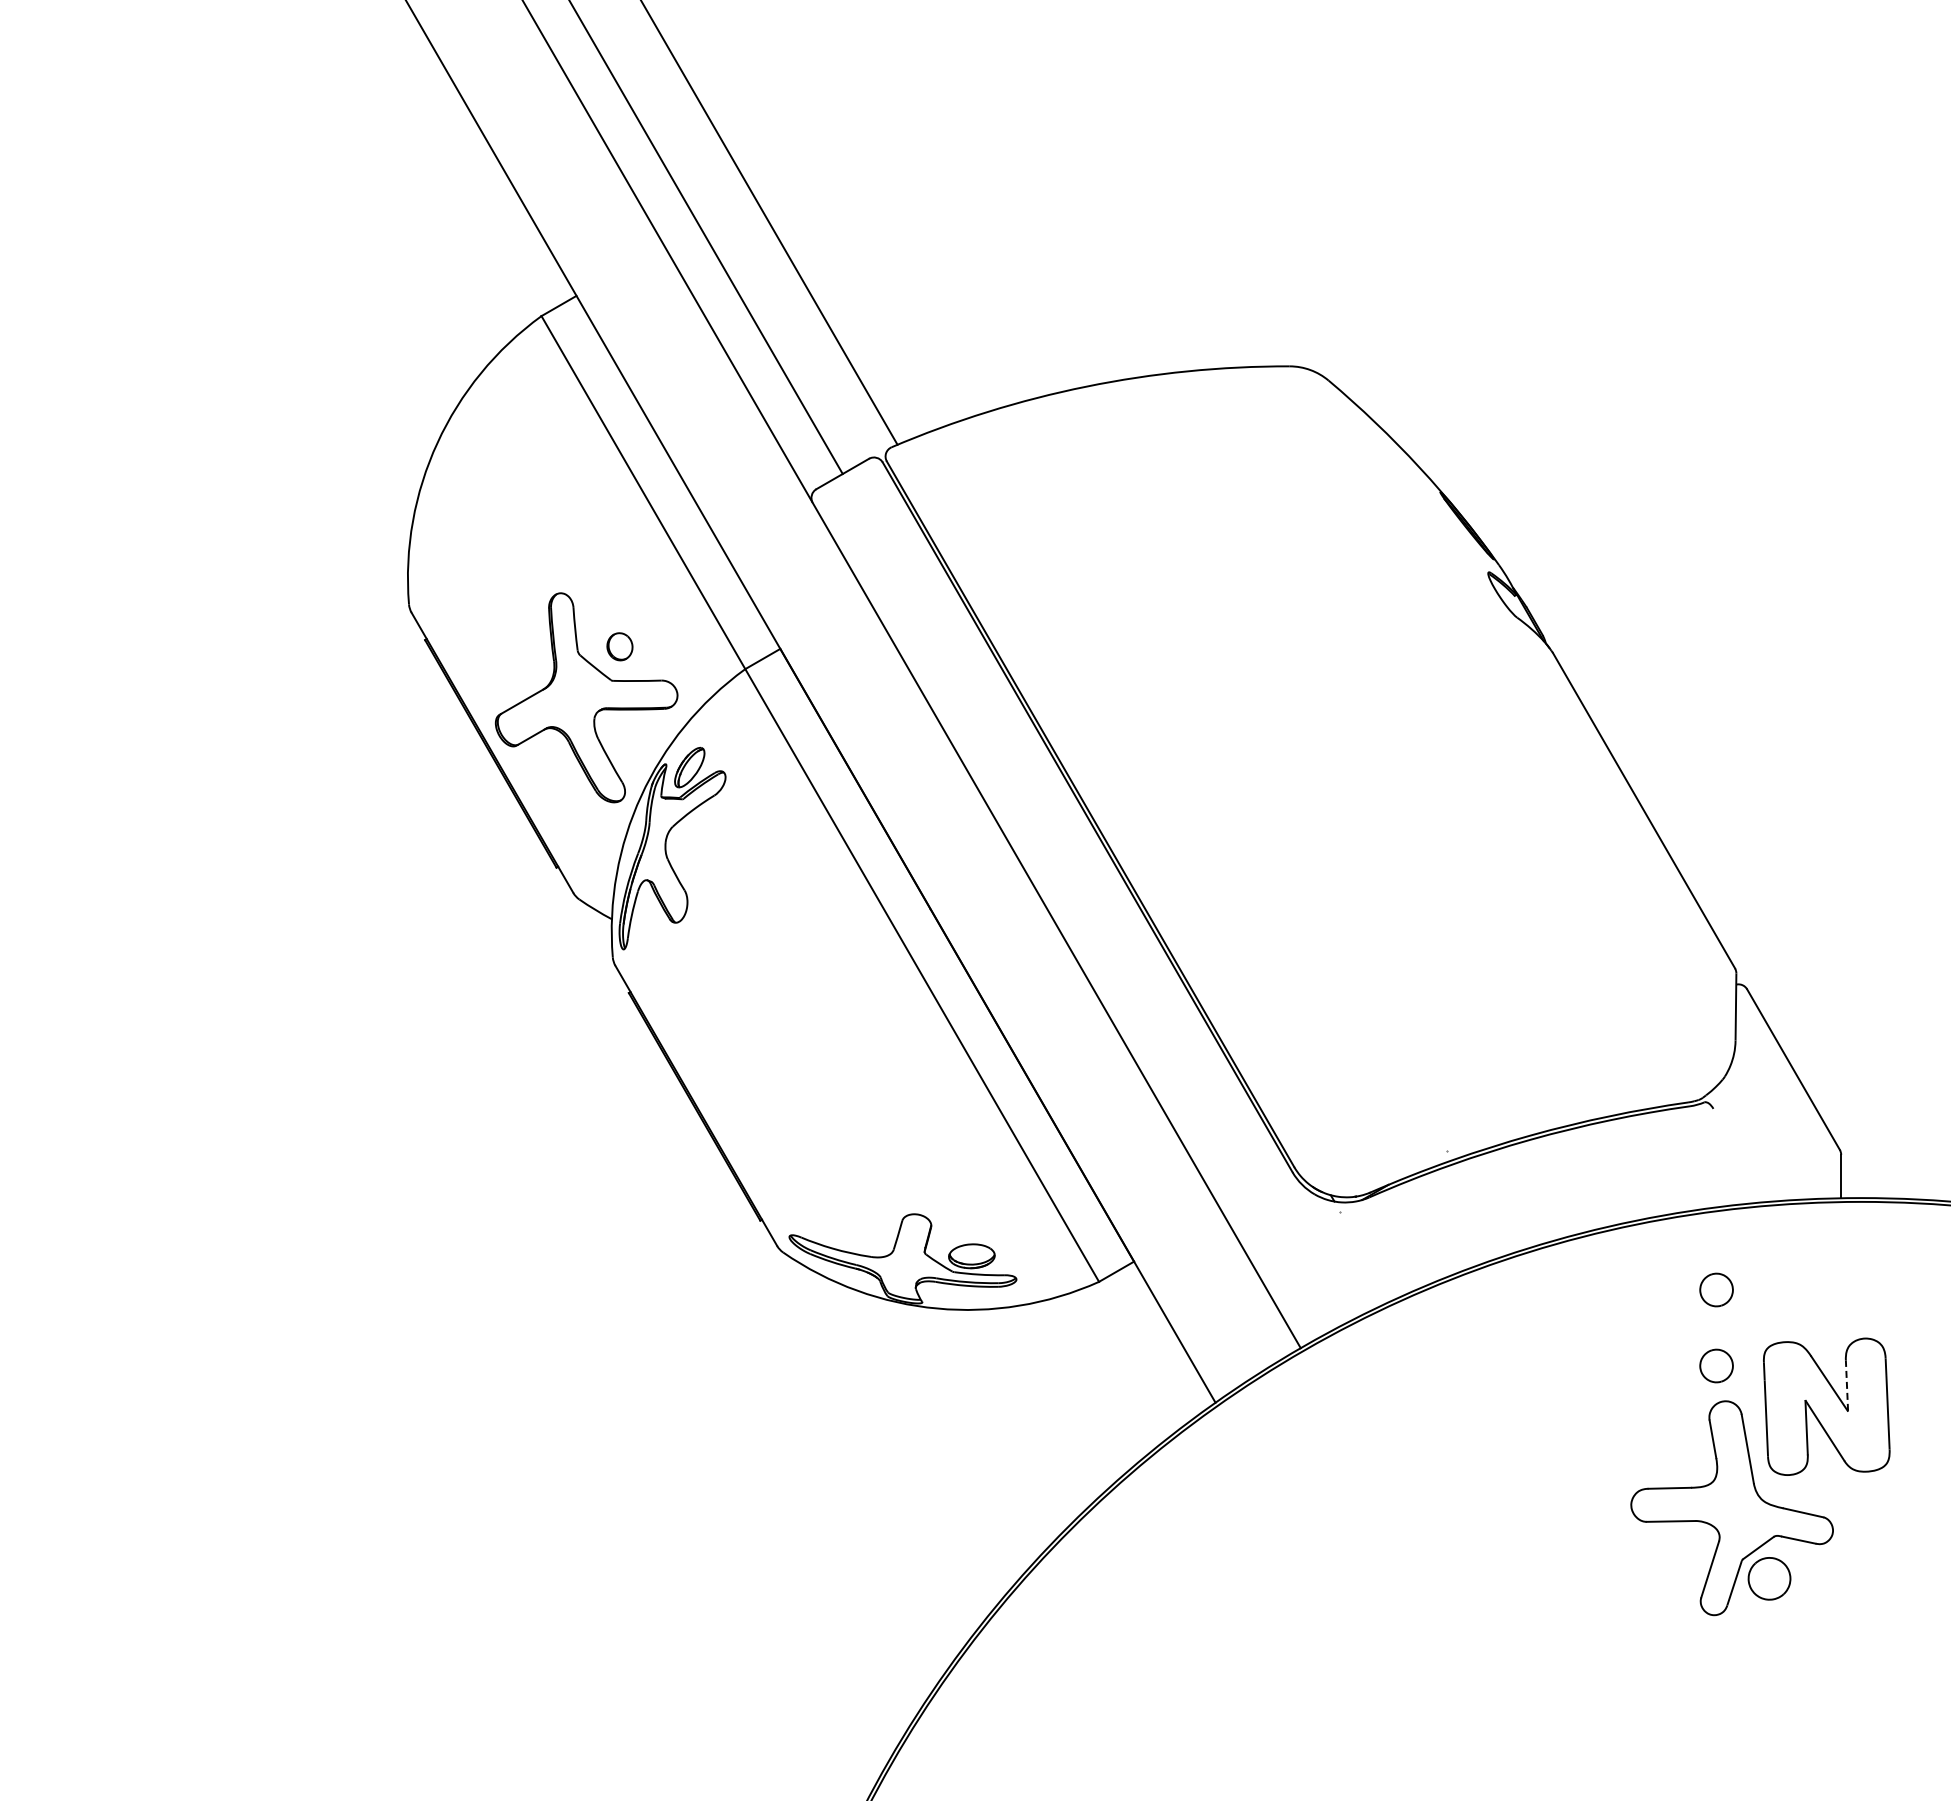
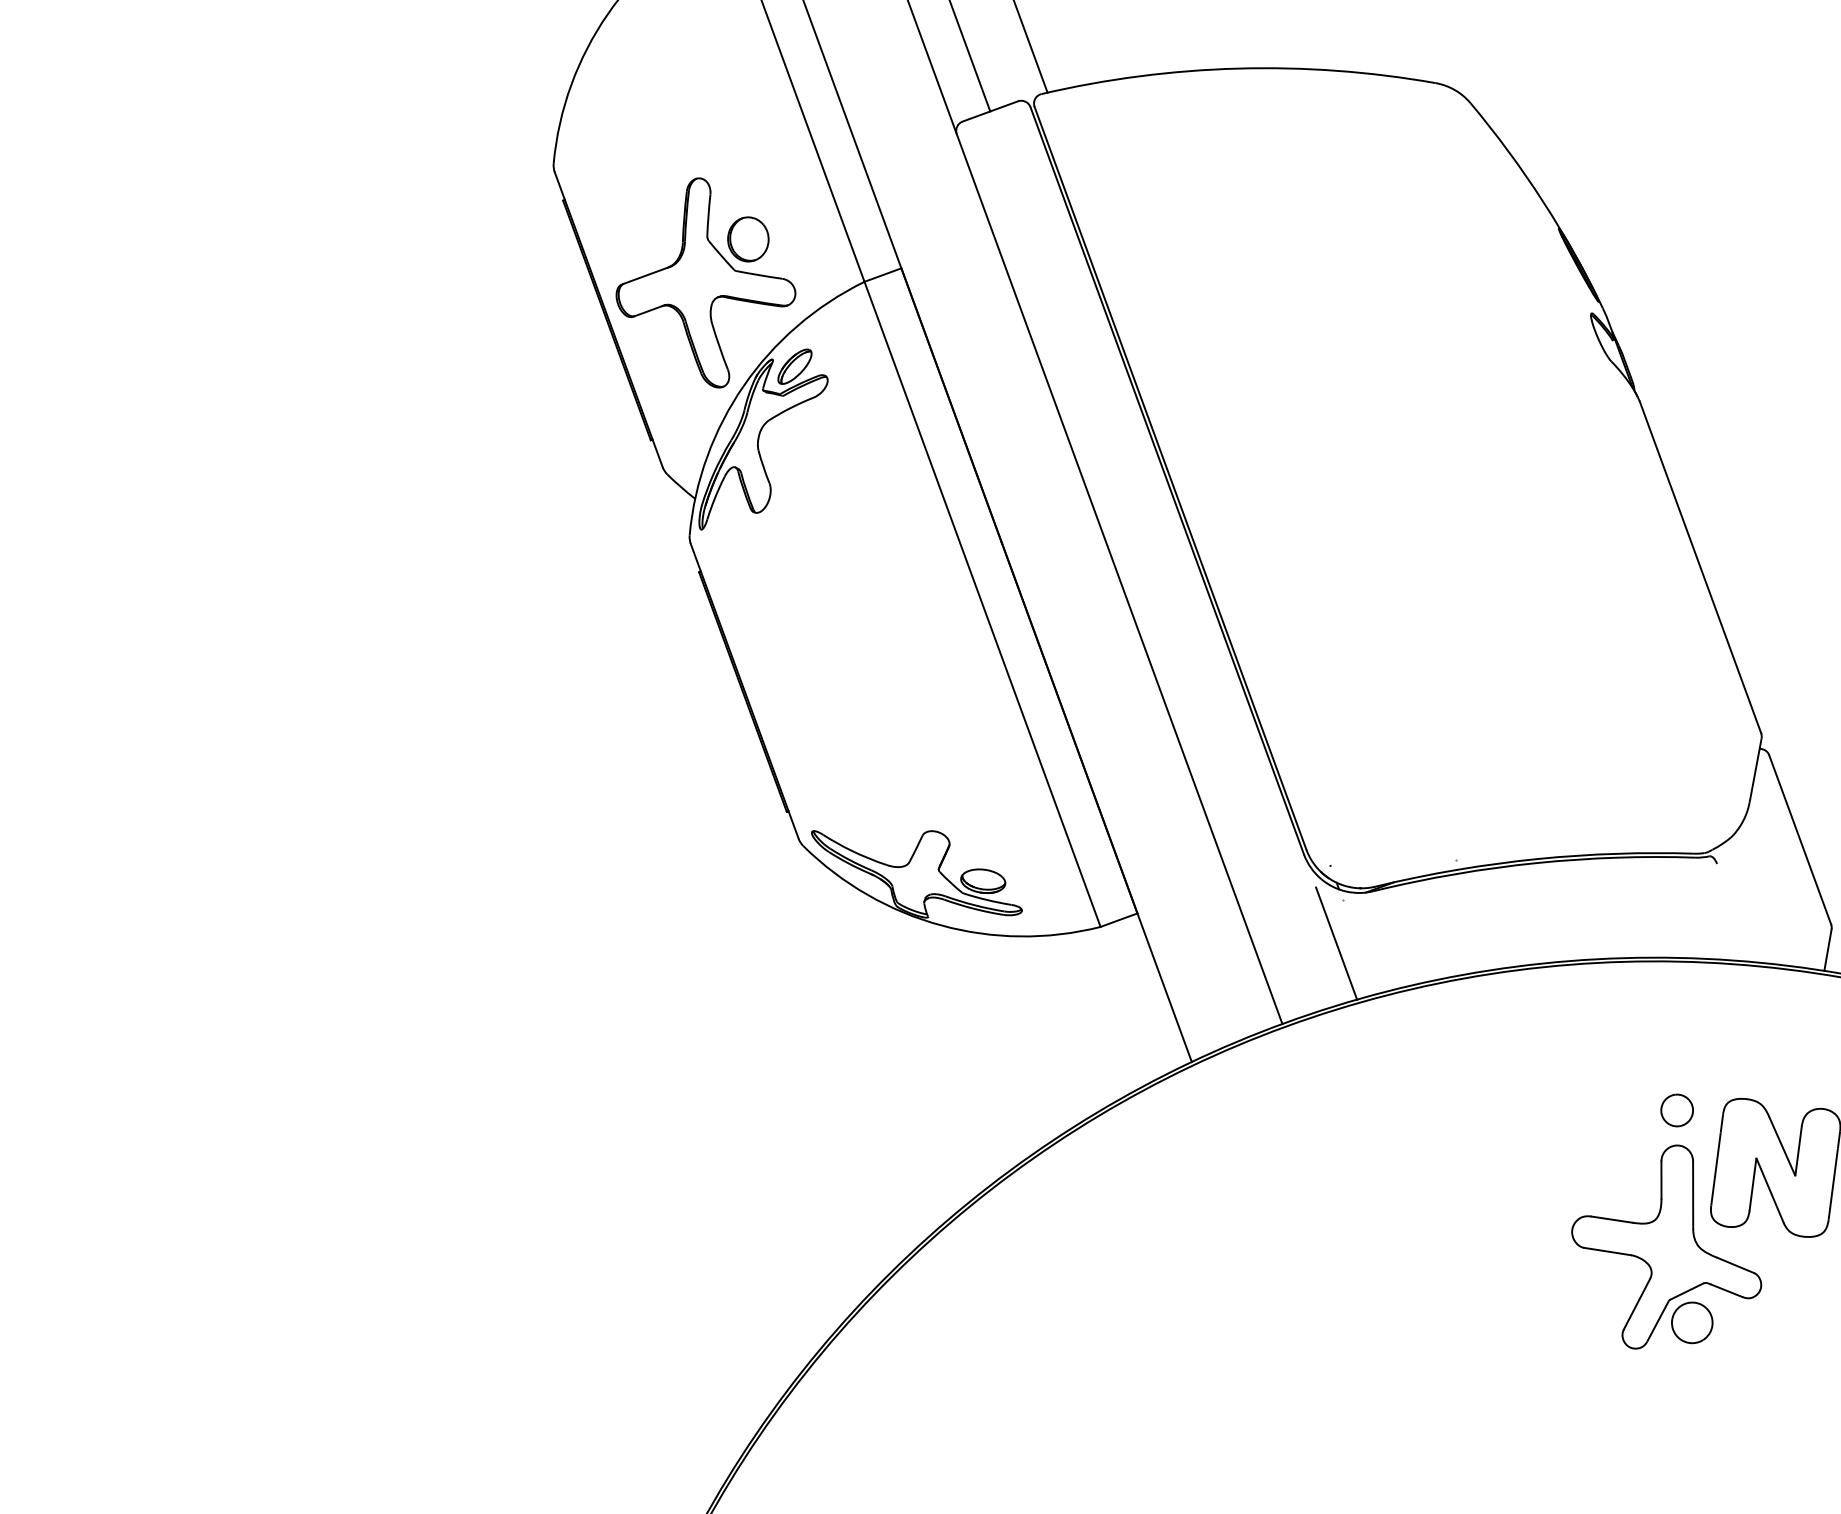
part: (619, 646) -> (747, 239), size x1.67
line: (1341, 1256) -> (1336, 943), added
part: (1716, 1289) -> (1689, 1037), removed
line: (1846, 1385) -> (1798, 1150), dashed -> solid

